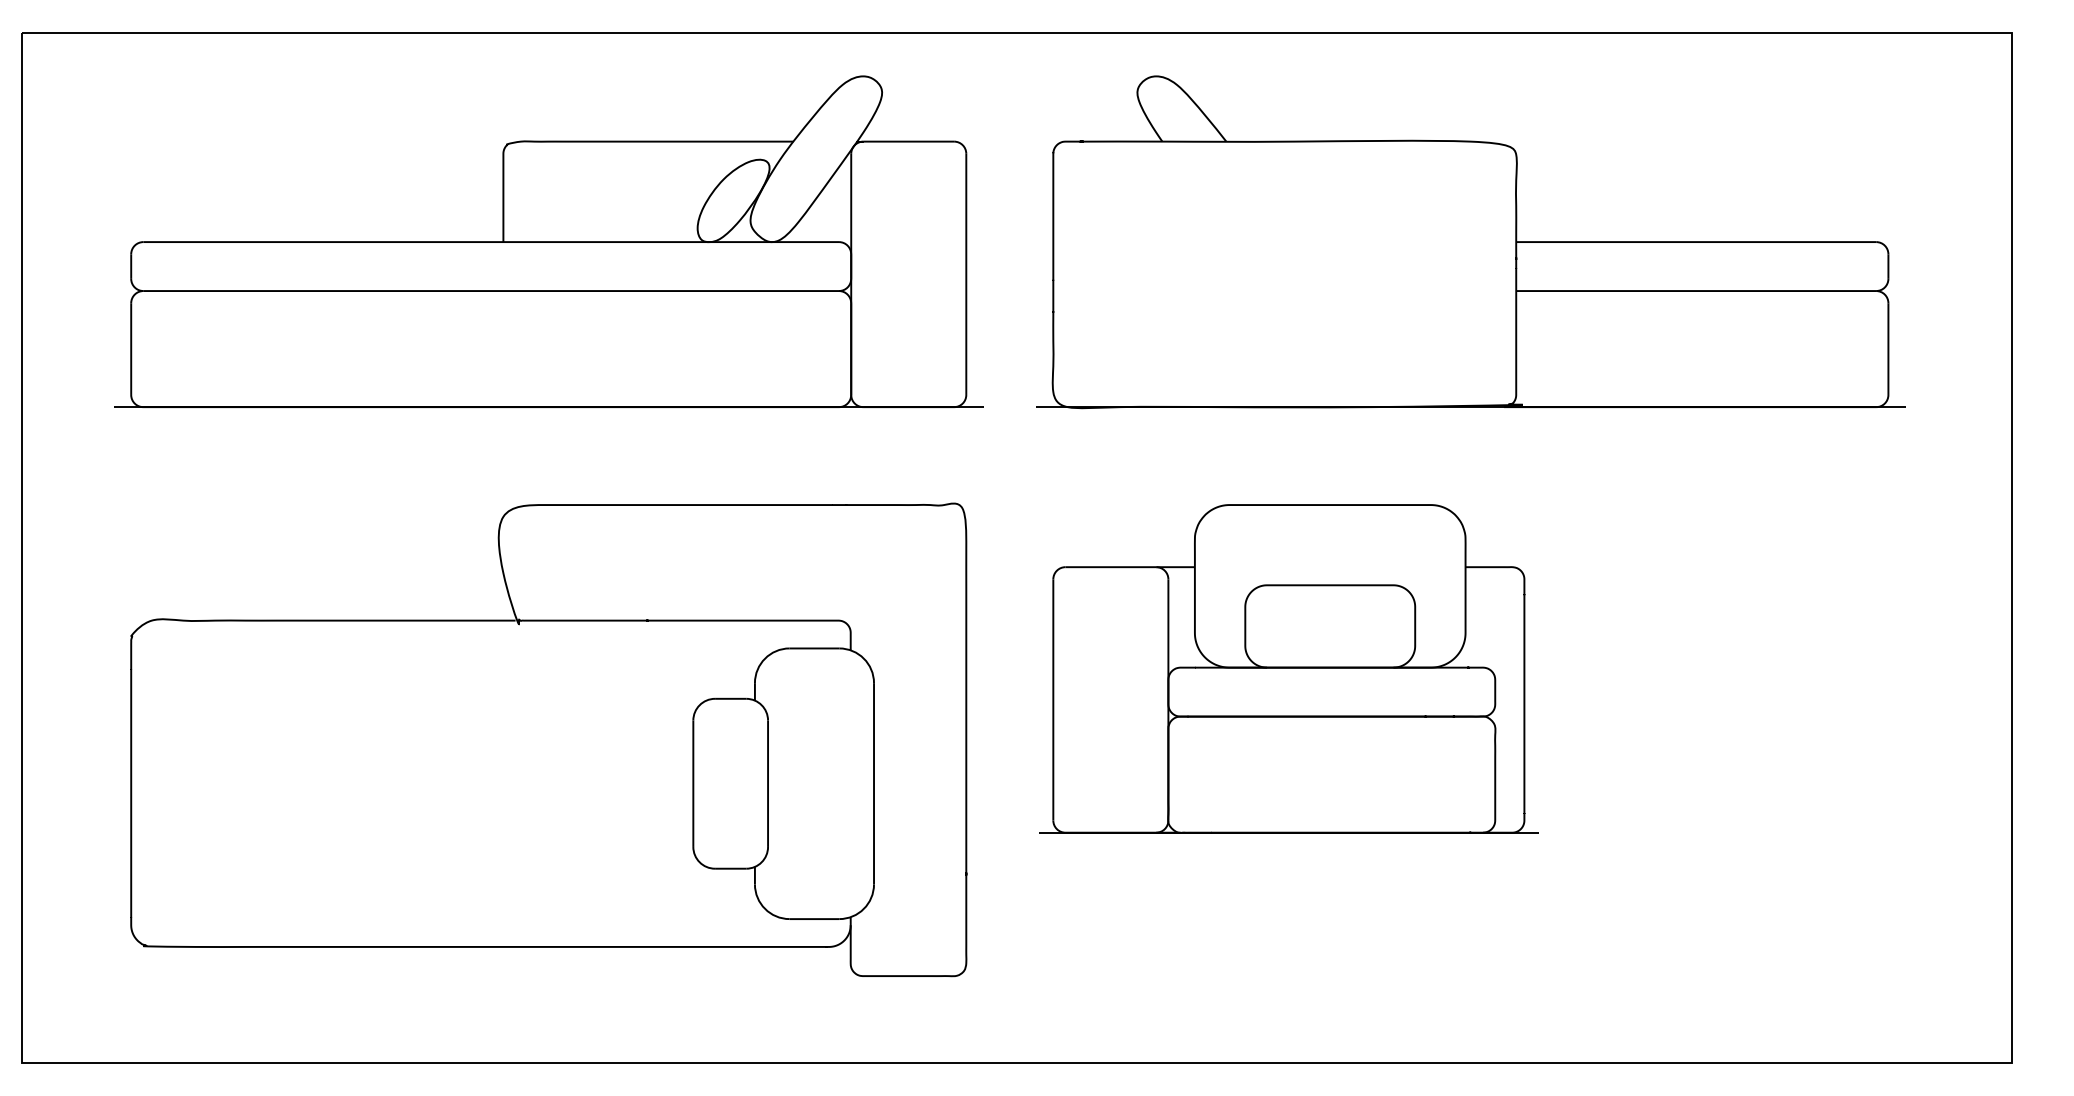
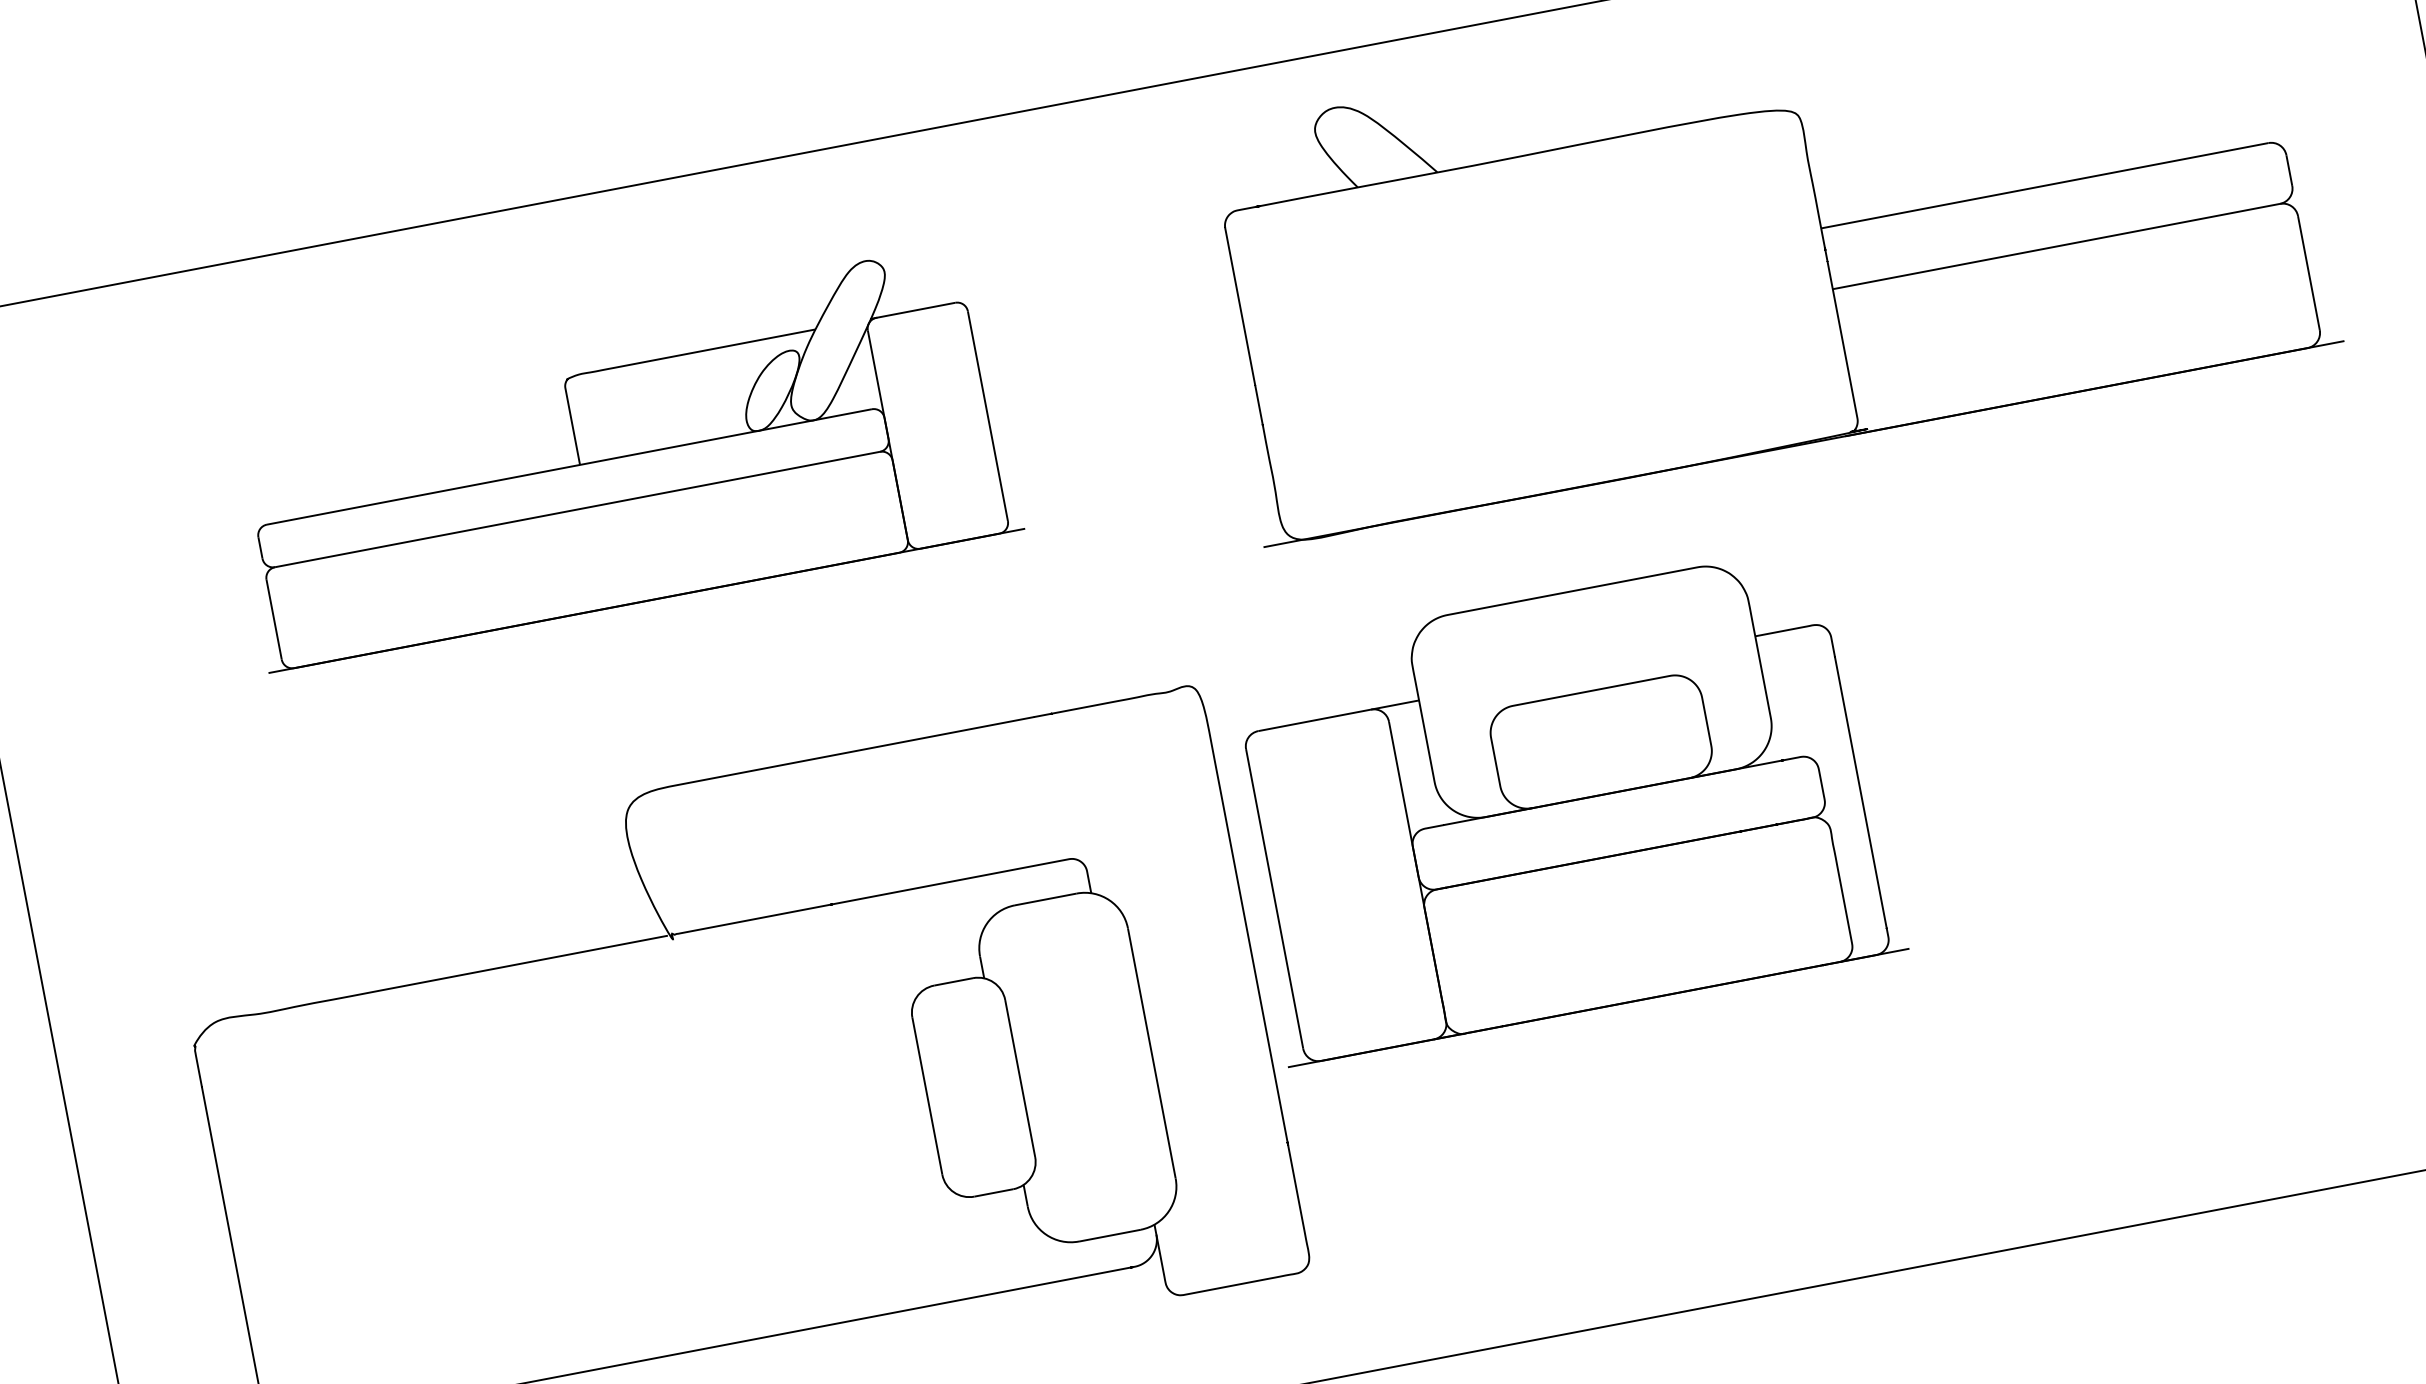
part: (548, 241) -> (618, 456), size x0.7
part: (1288, 668) -> (1559, 804), moved

